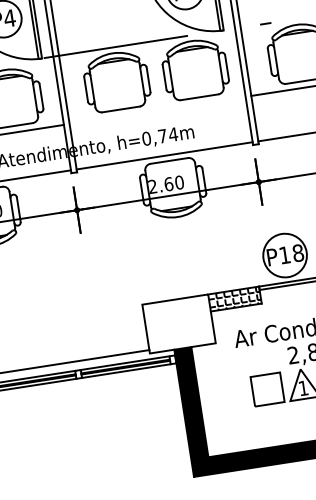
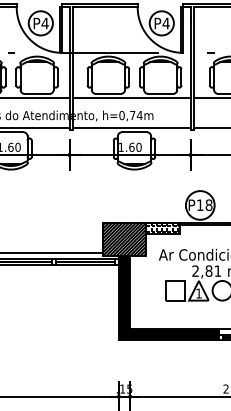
line: (156, 110) -> (131, 98), added
text: (153, 185) -> (121, 146), 2.60 -> 1.60
hatch: (178, 322) -> (124, 238), added

